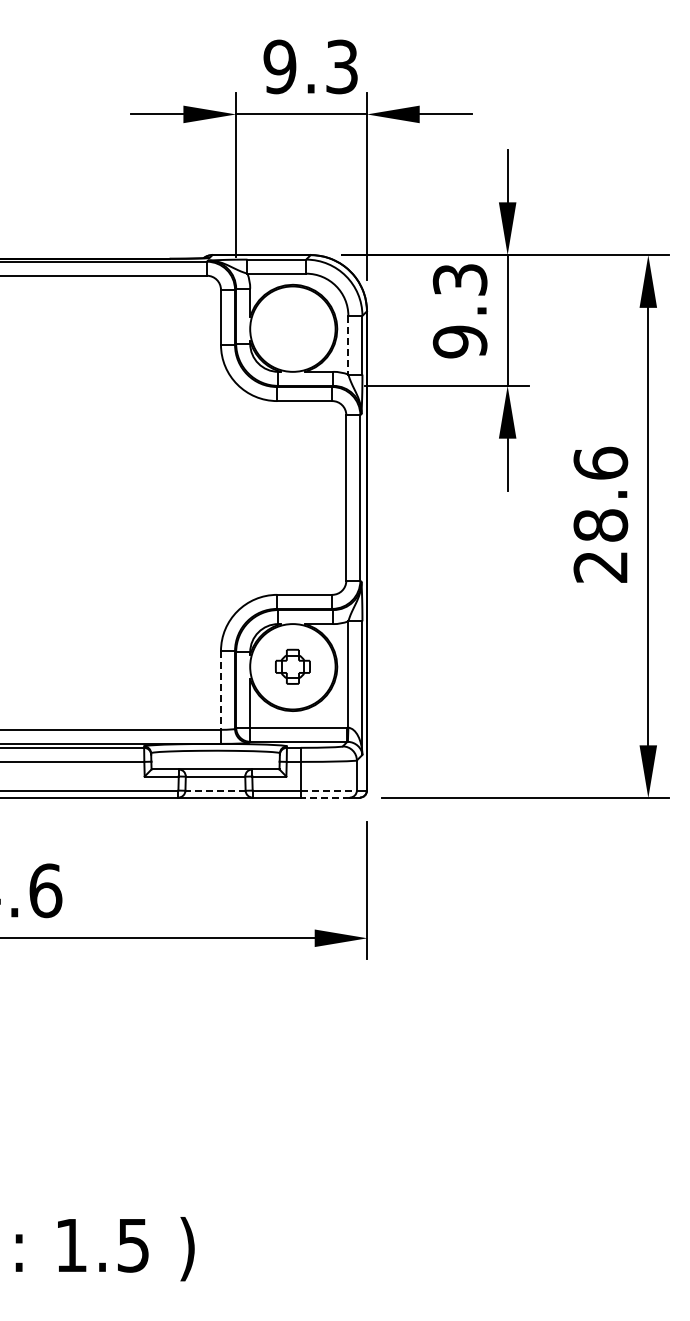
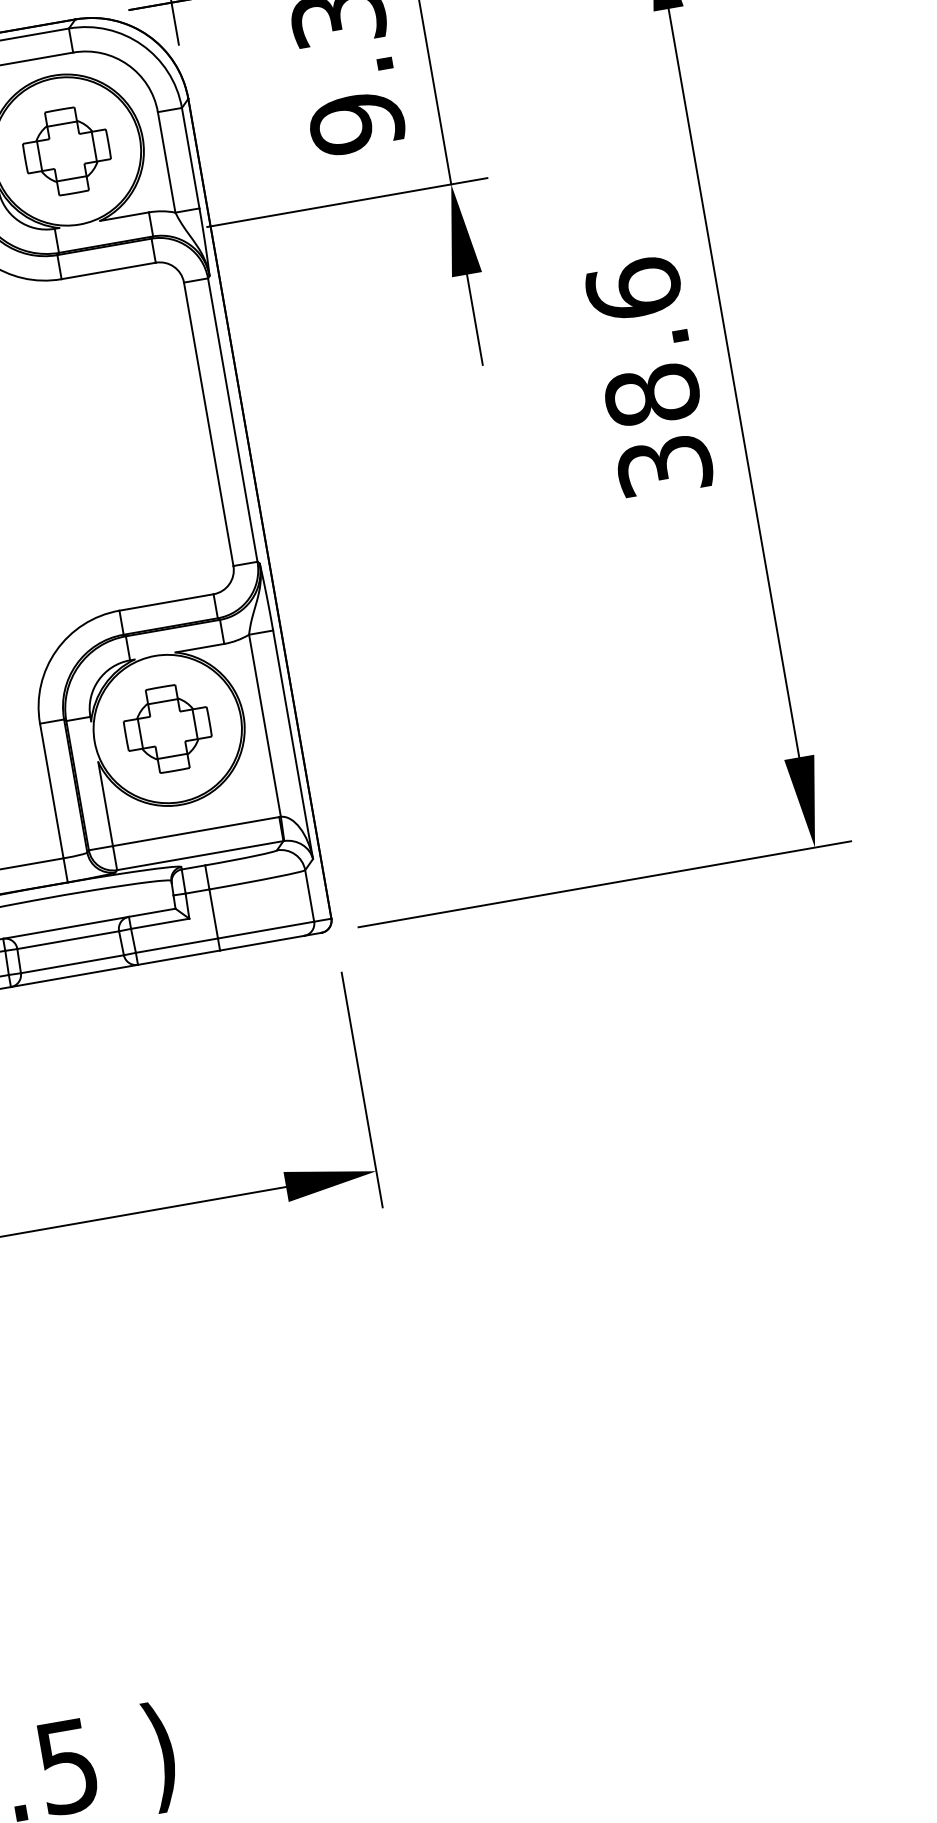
part: (292, 328) -> (66, 150), added
line: (348, 345) -> (166, 162), dashed -> solid
text: (600, 566) -> (664, 465), 28.6 -> 38.6
part: (292, 666) -> (166, 728), size x1.43
line: (220, 690) -> (50, 791), dashed -> solid
line: (215, 790) -> (72, 963), dashed -> solid
line: (329, 790) -> (267, 929), dashed -> solid
line: (325, 797) -> (262, 942), dashed -> solid

